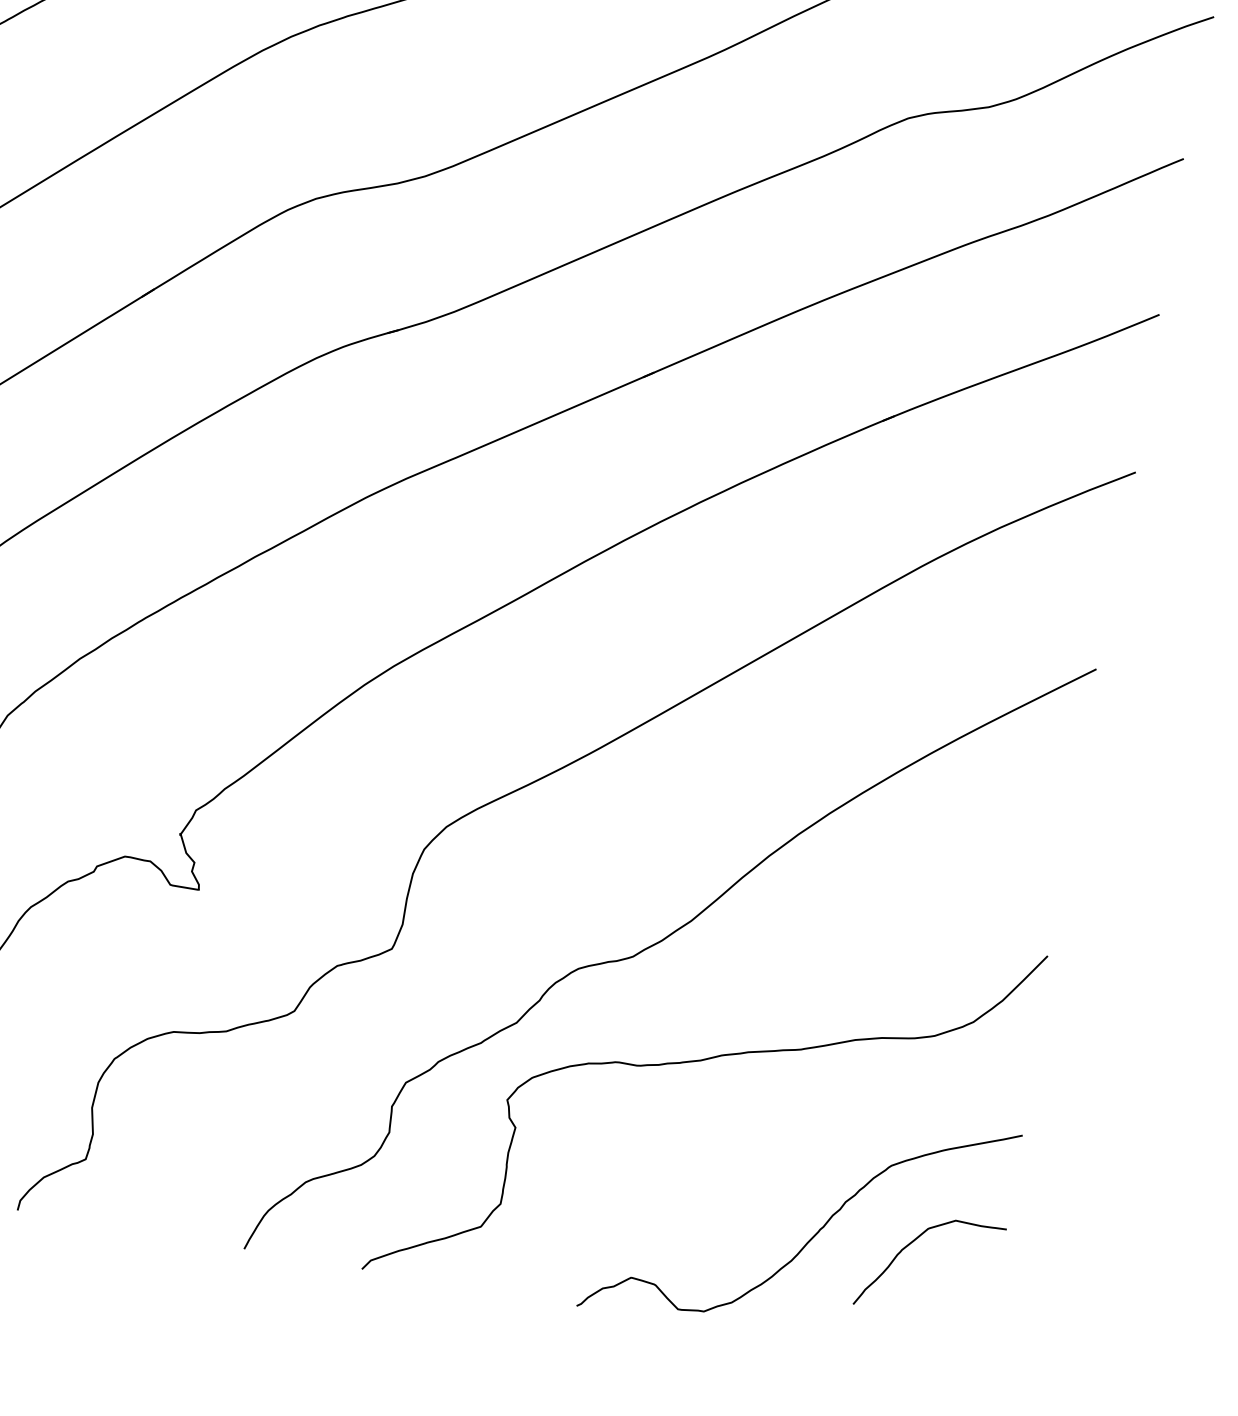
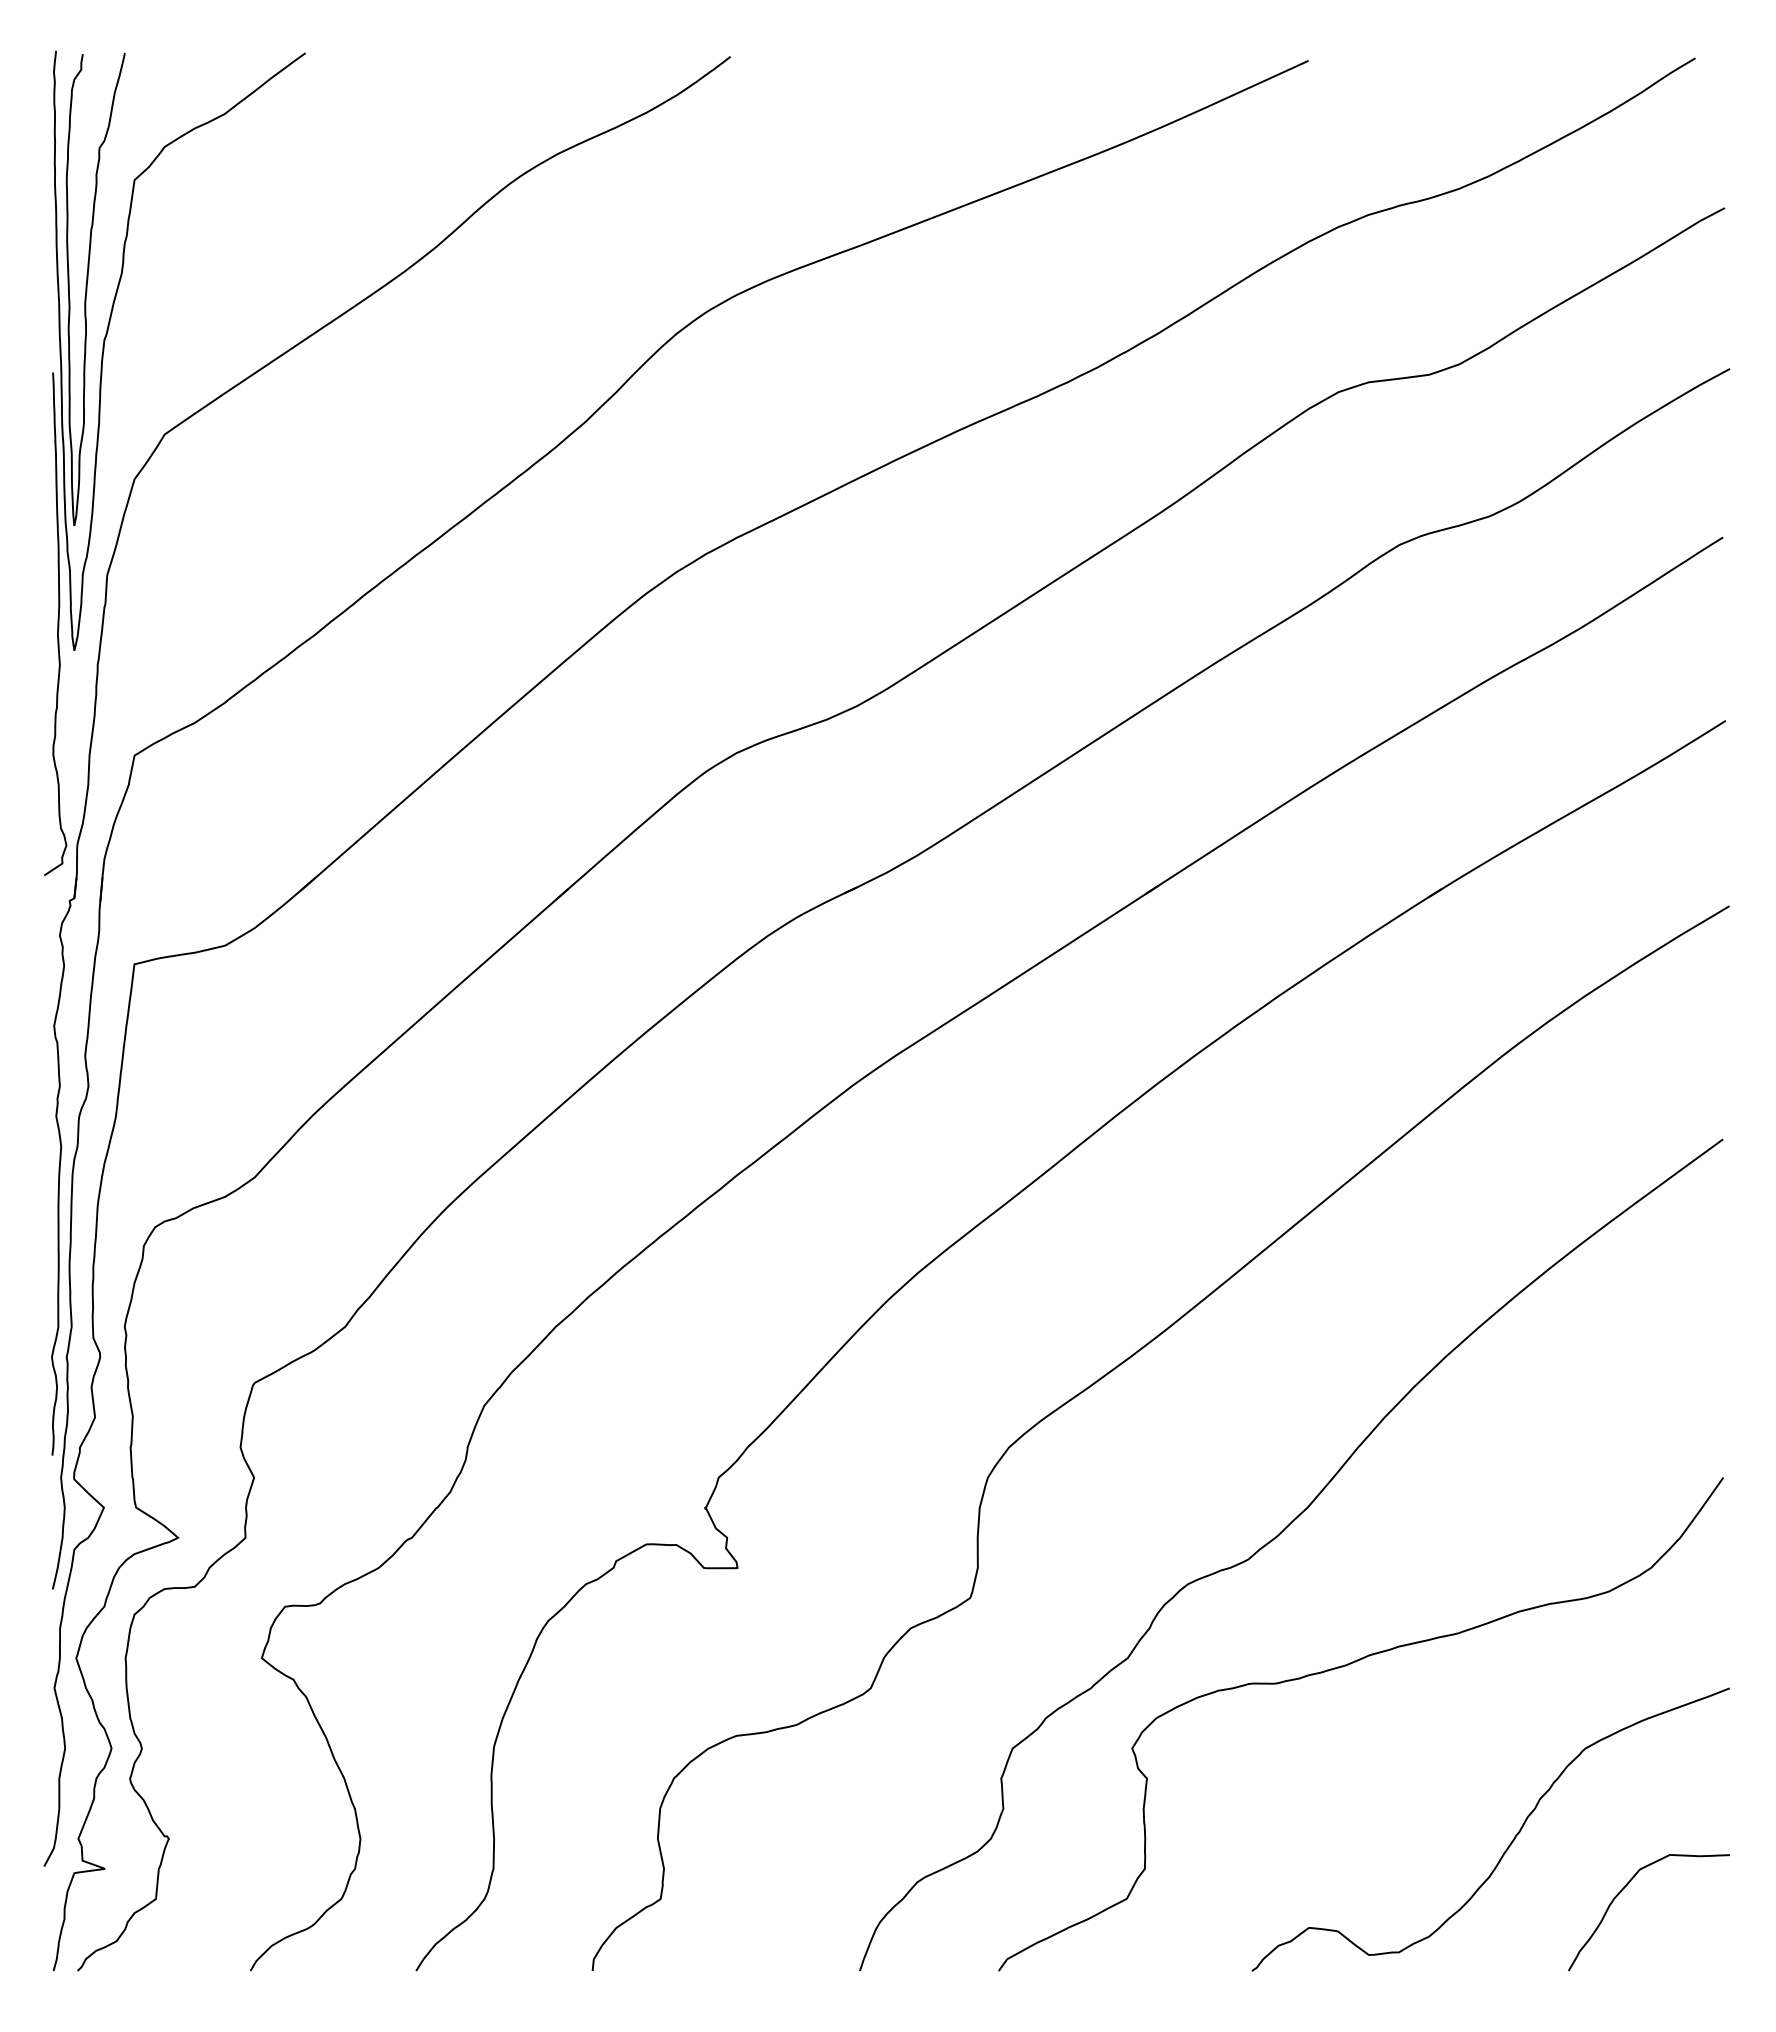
curve: (910, 1244) -> (1622, 1891), moved

